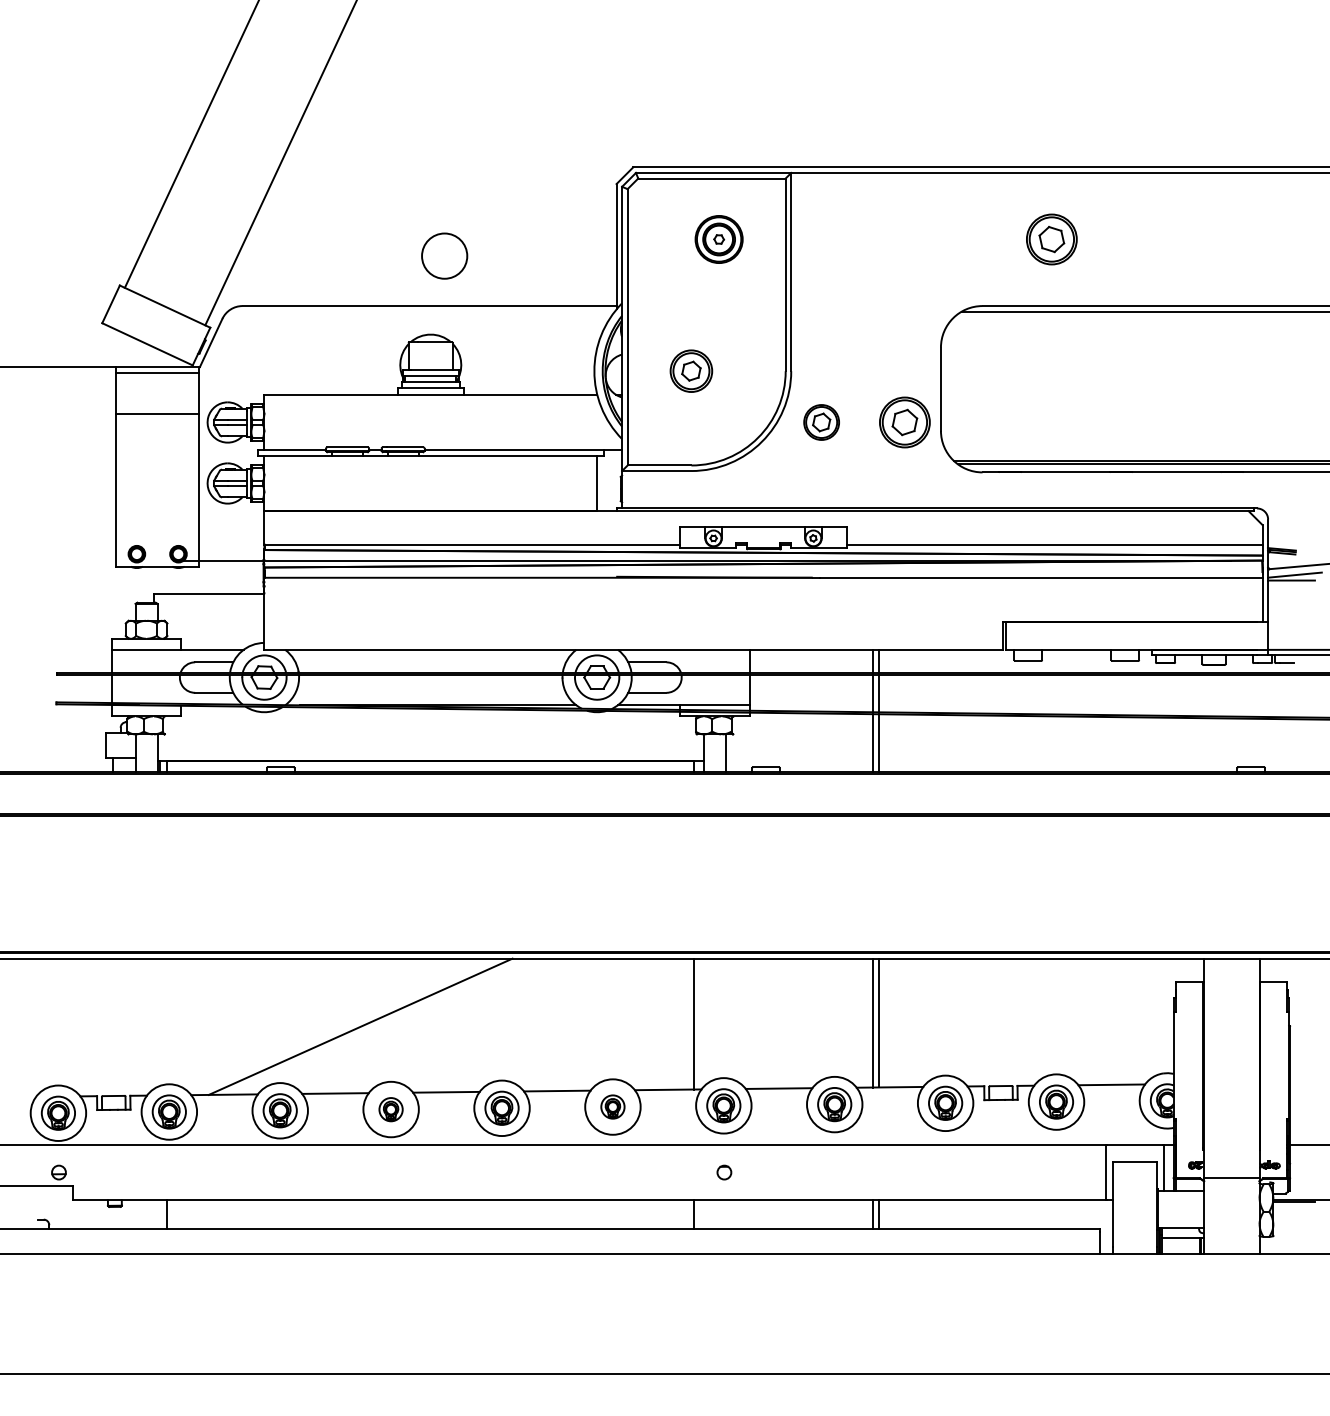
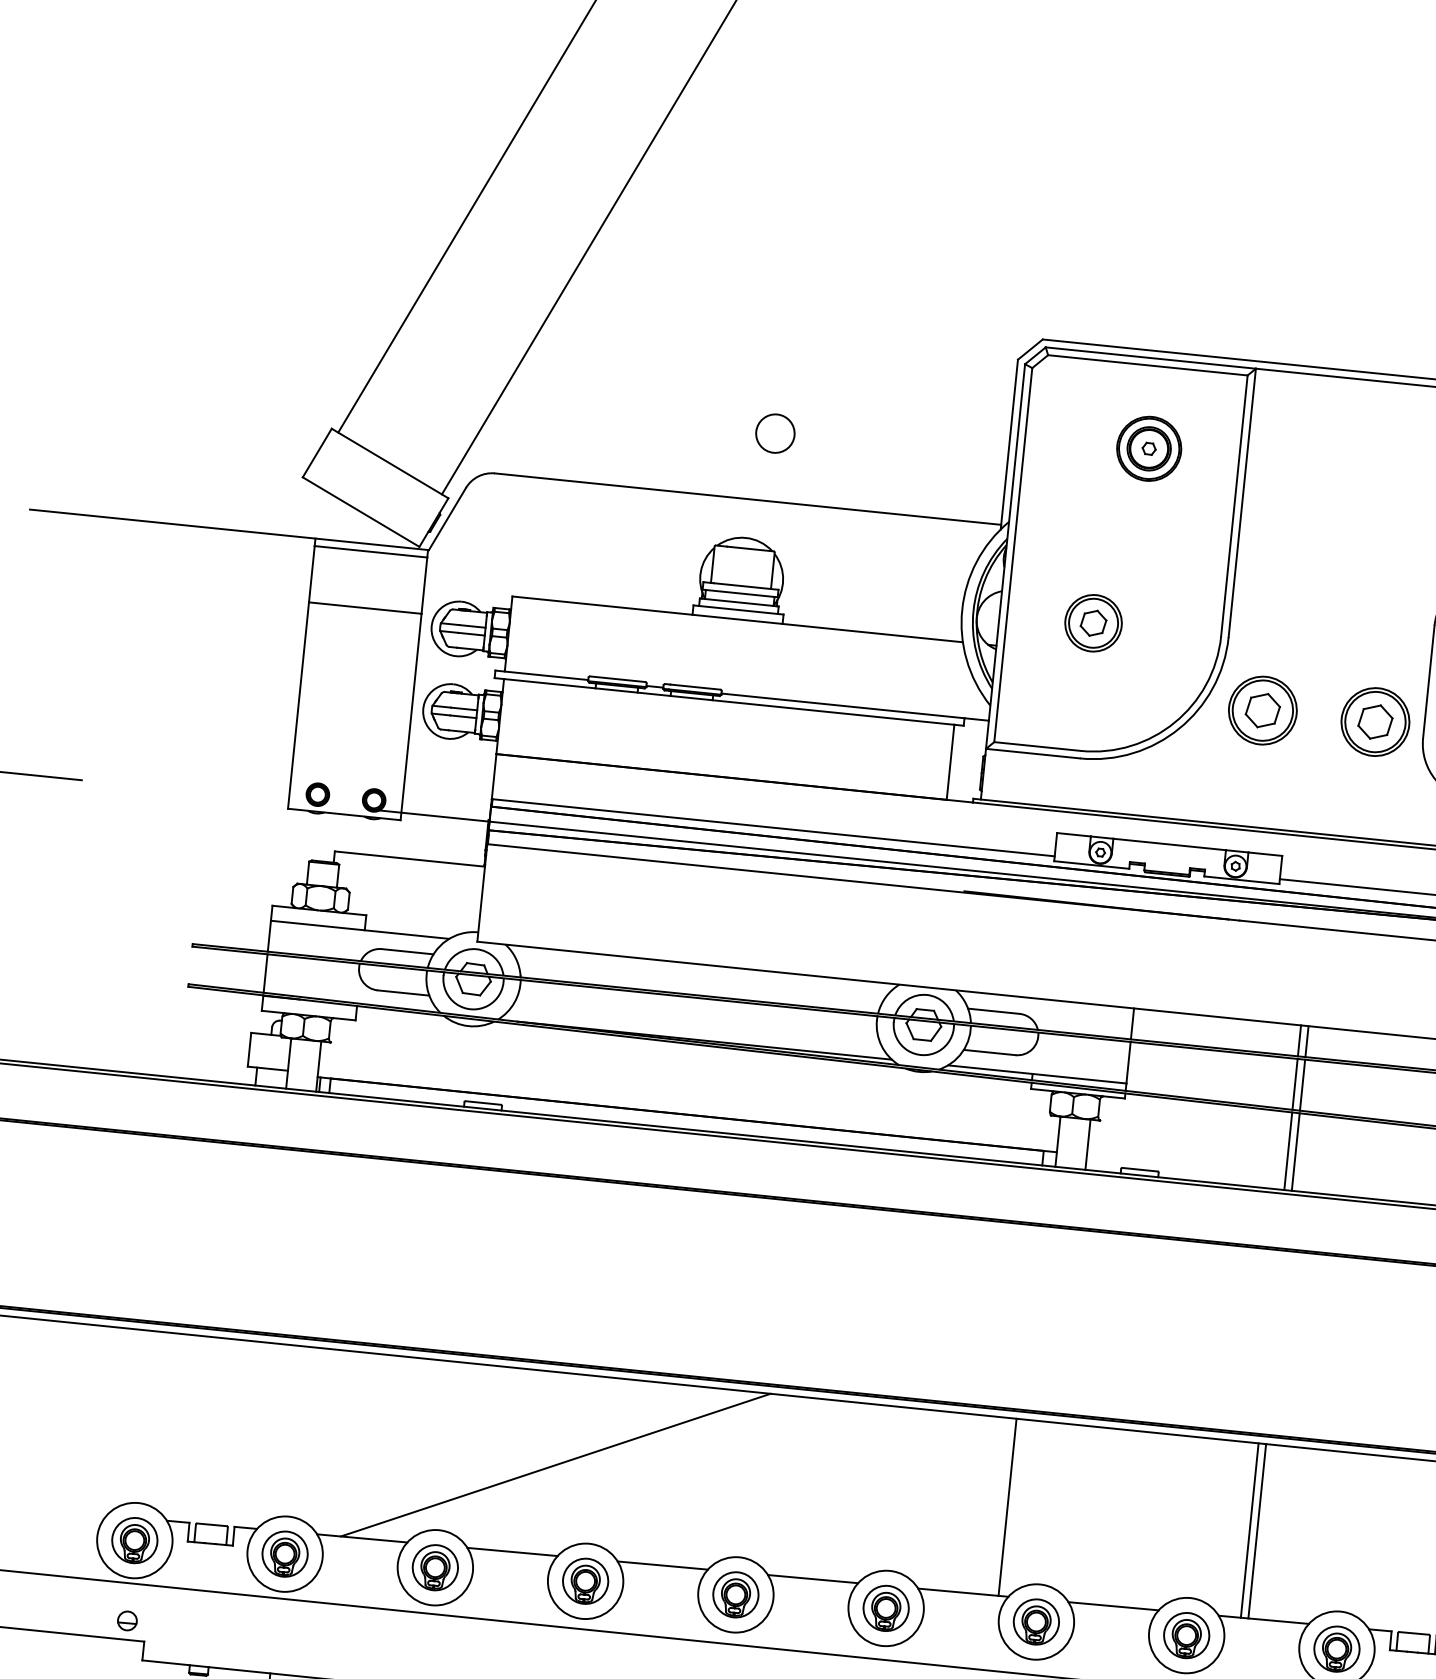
circle: (444, 256) -> (775, 434), size x0.62
part: (821, 422) -> (1262, 710), size x1.43
part: (612, 1106) -> (885, 1607), size x1.43
part: (390, 1109) -> (584, 1581), size x1.43

